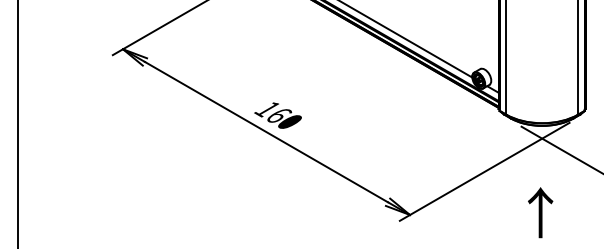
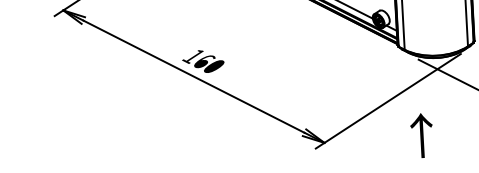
text: (540, 212) -> (421, 135), moved

